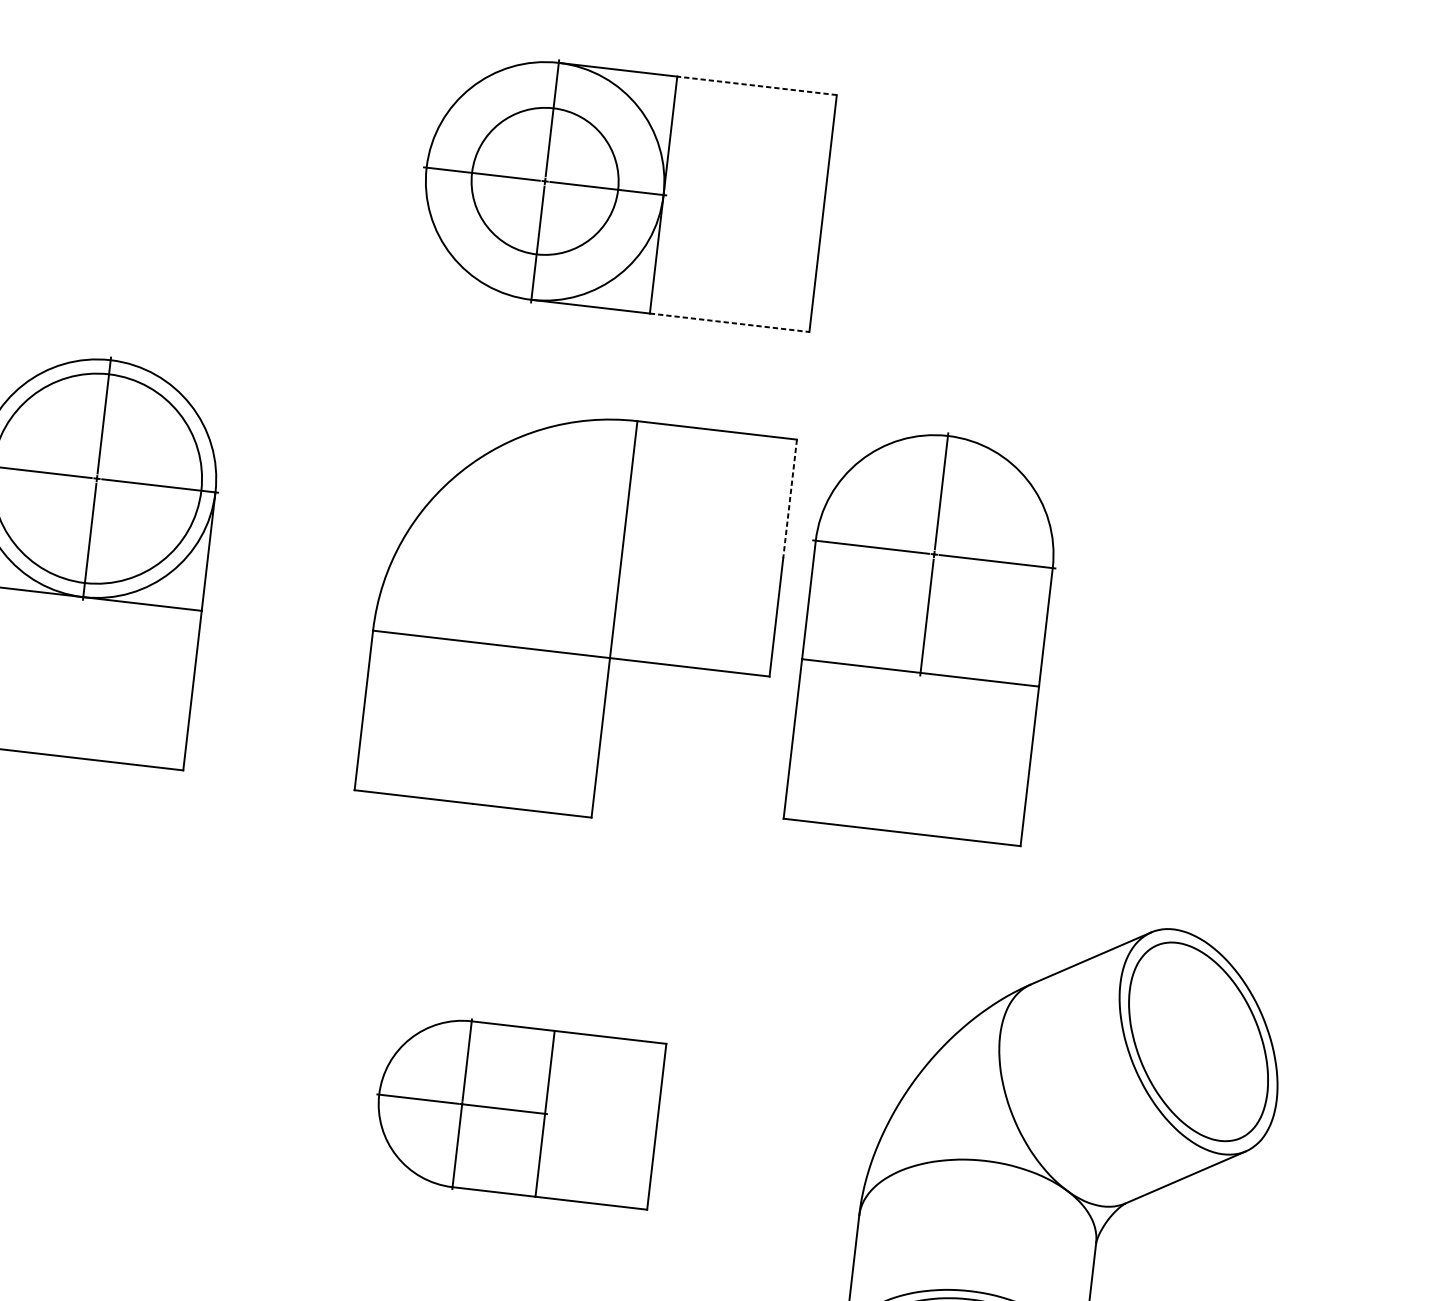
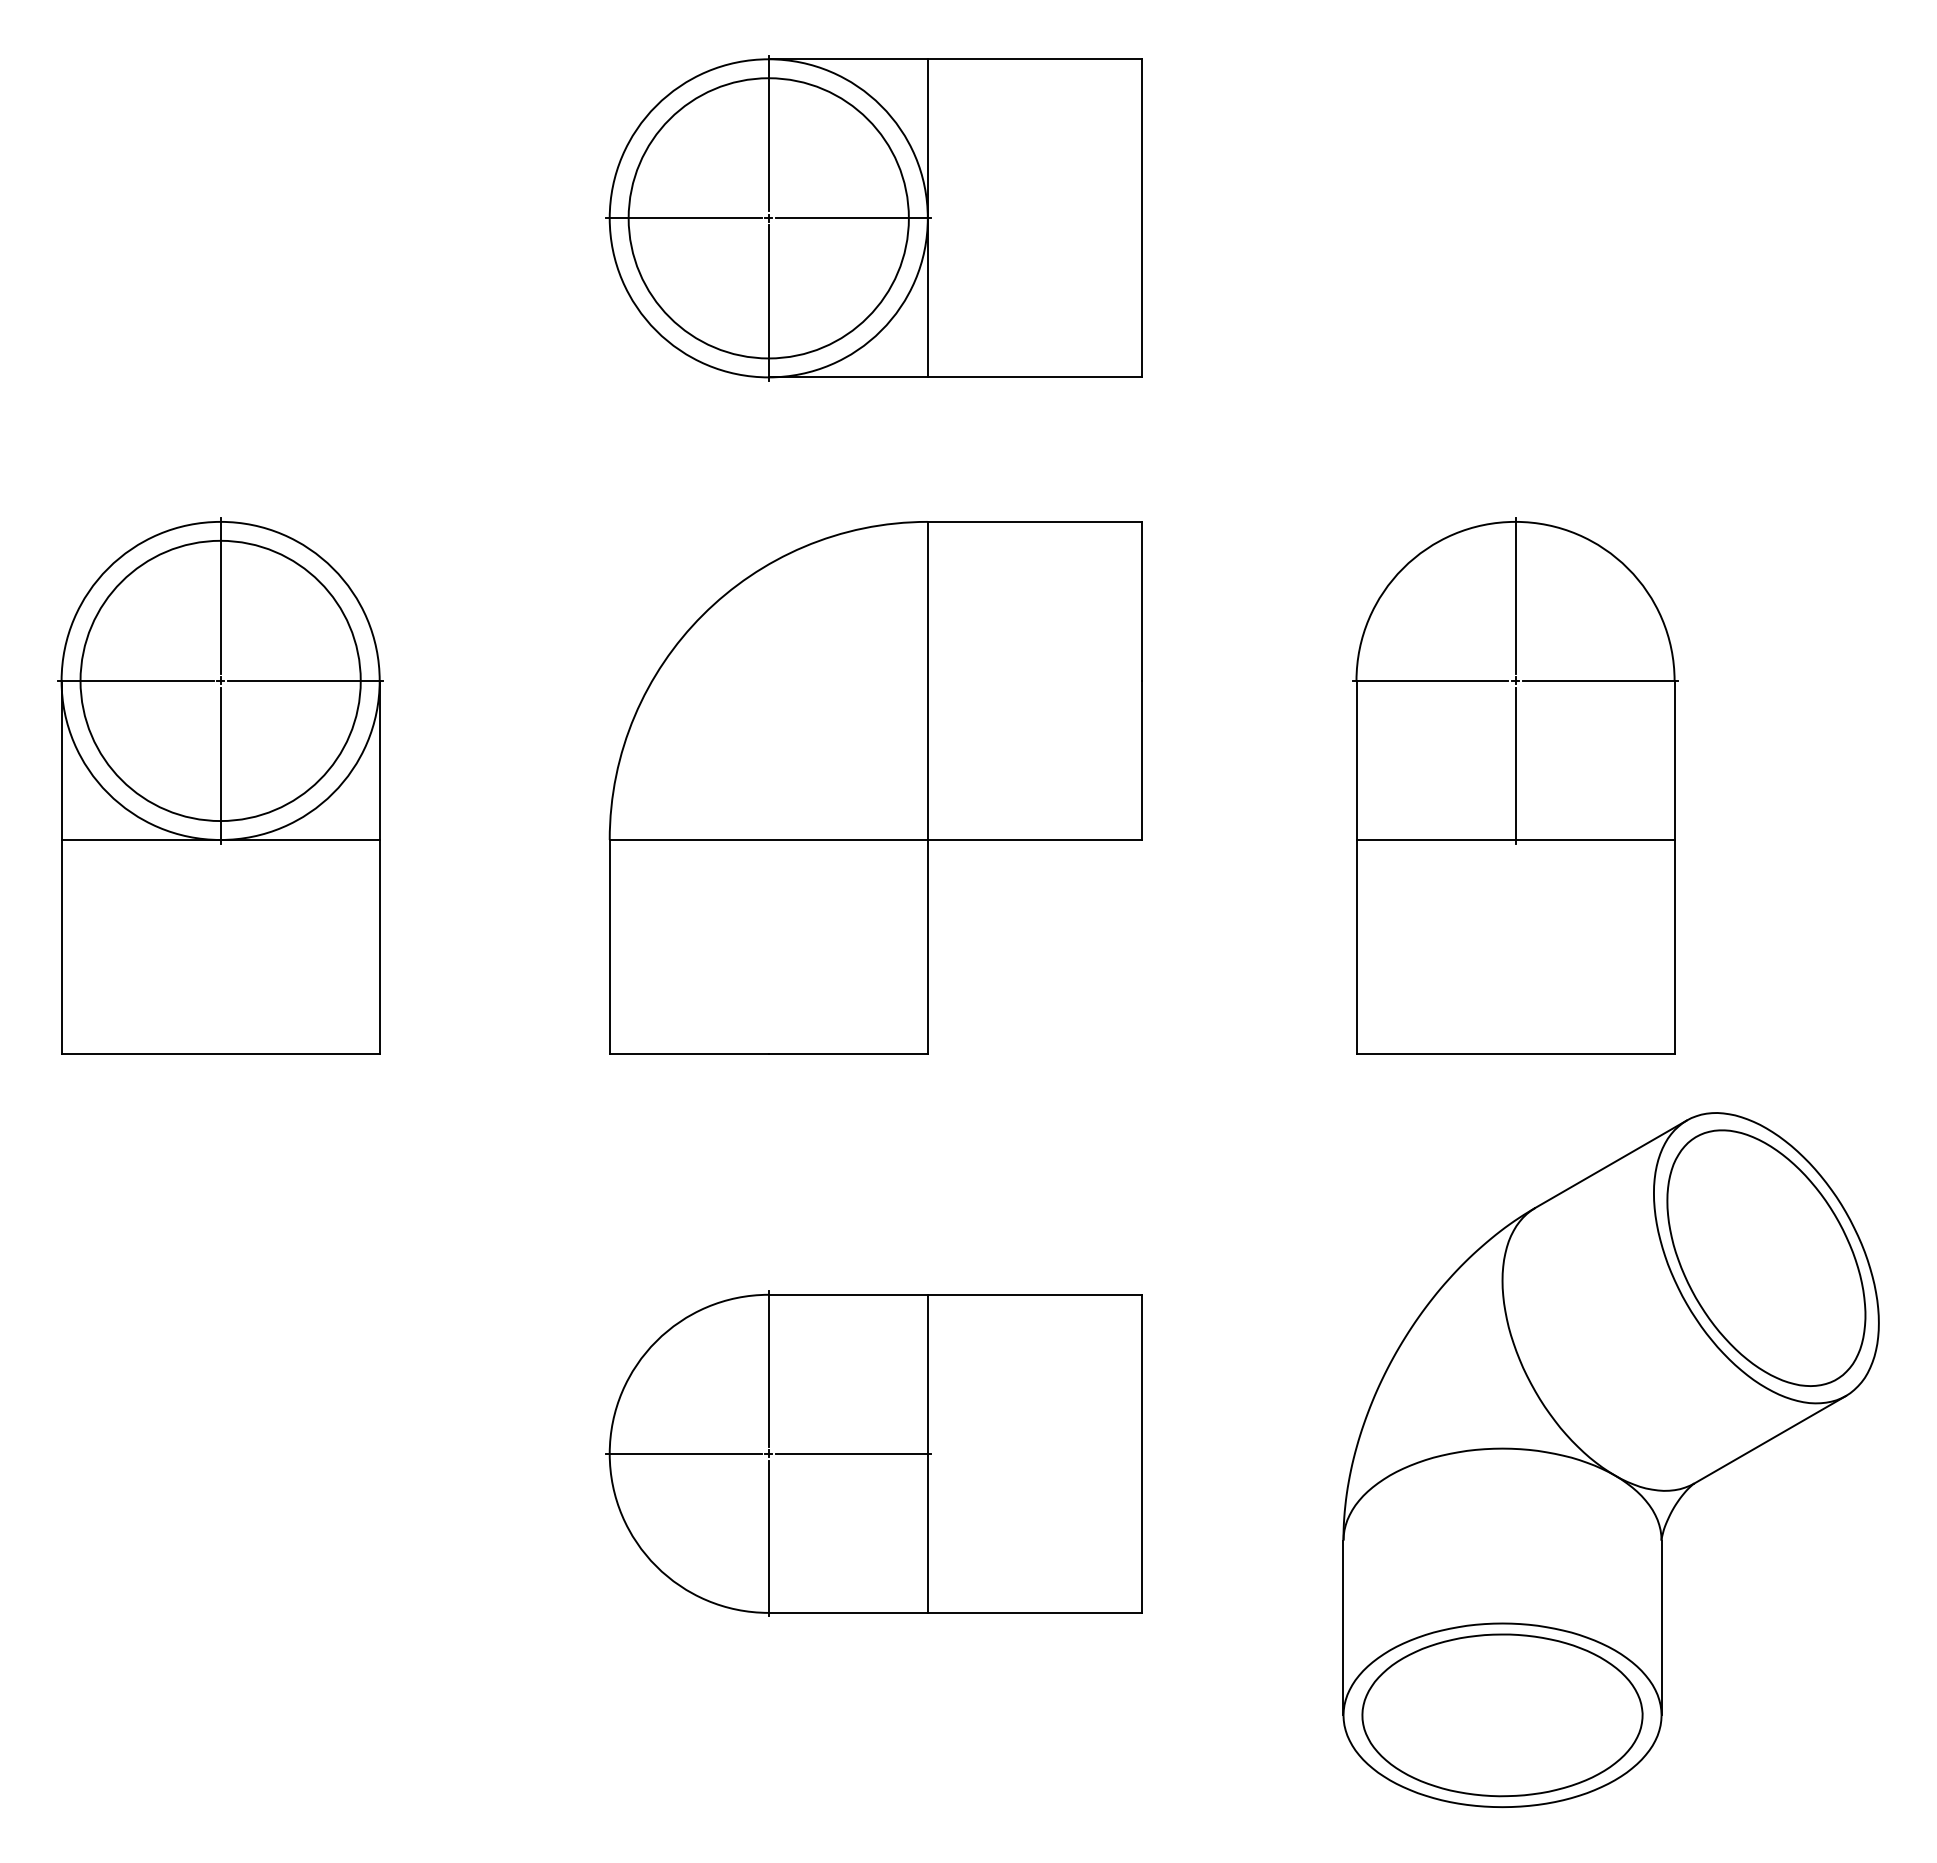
line: (756, 85) -> (1034, 59), dashed -> solid
circle: (544, 181) -> (768, 218), size x1.43
line: (730, 322) -> (1035, 377), dashed -> solid
line: (790, 498) -> (1142, 601), dashed -> solid
part: (925, 632) -> (1515, 785), moved
part: (516, 1110) -> (873, 1453), size x1.43

